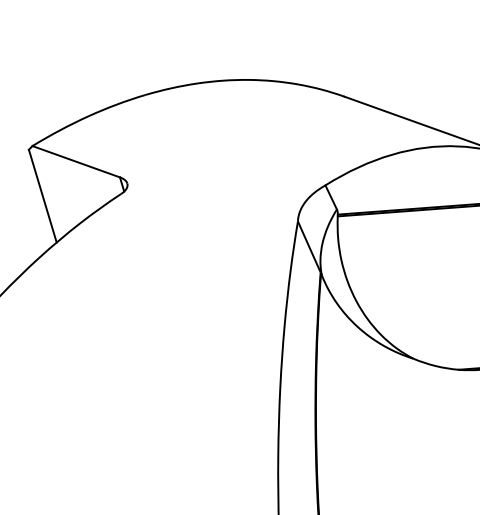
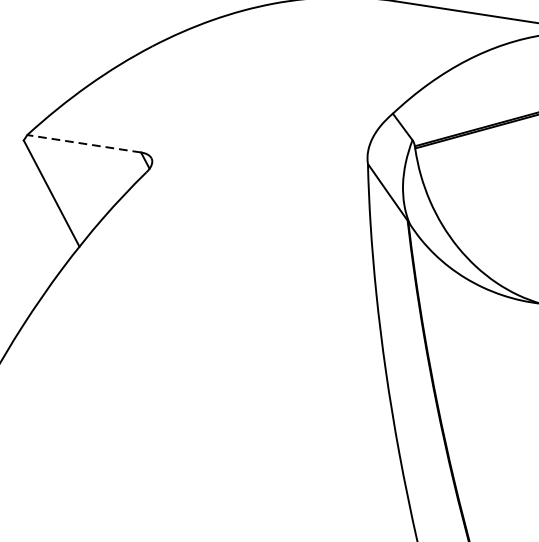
line: (75, 161) -> (83, 143), solid -> dashed

